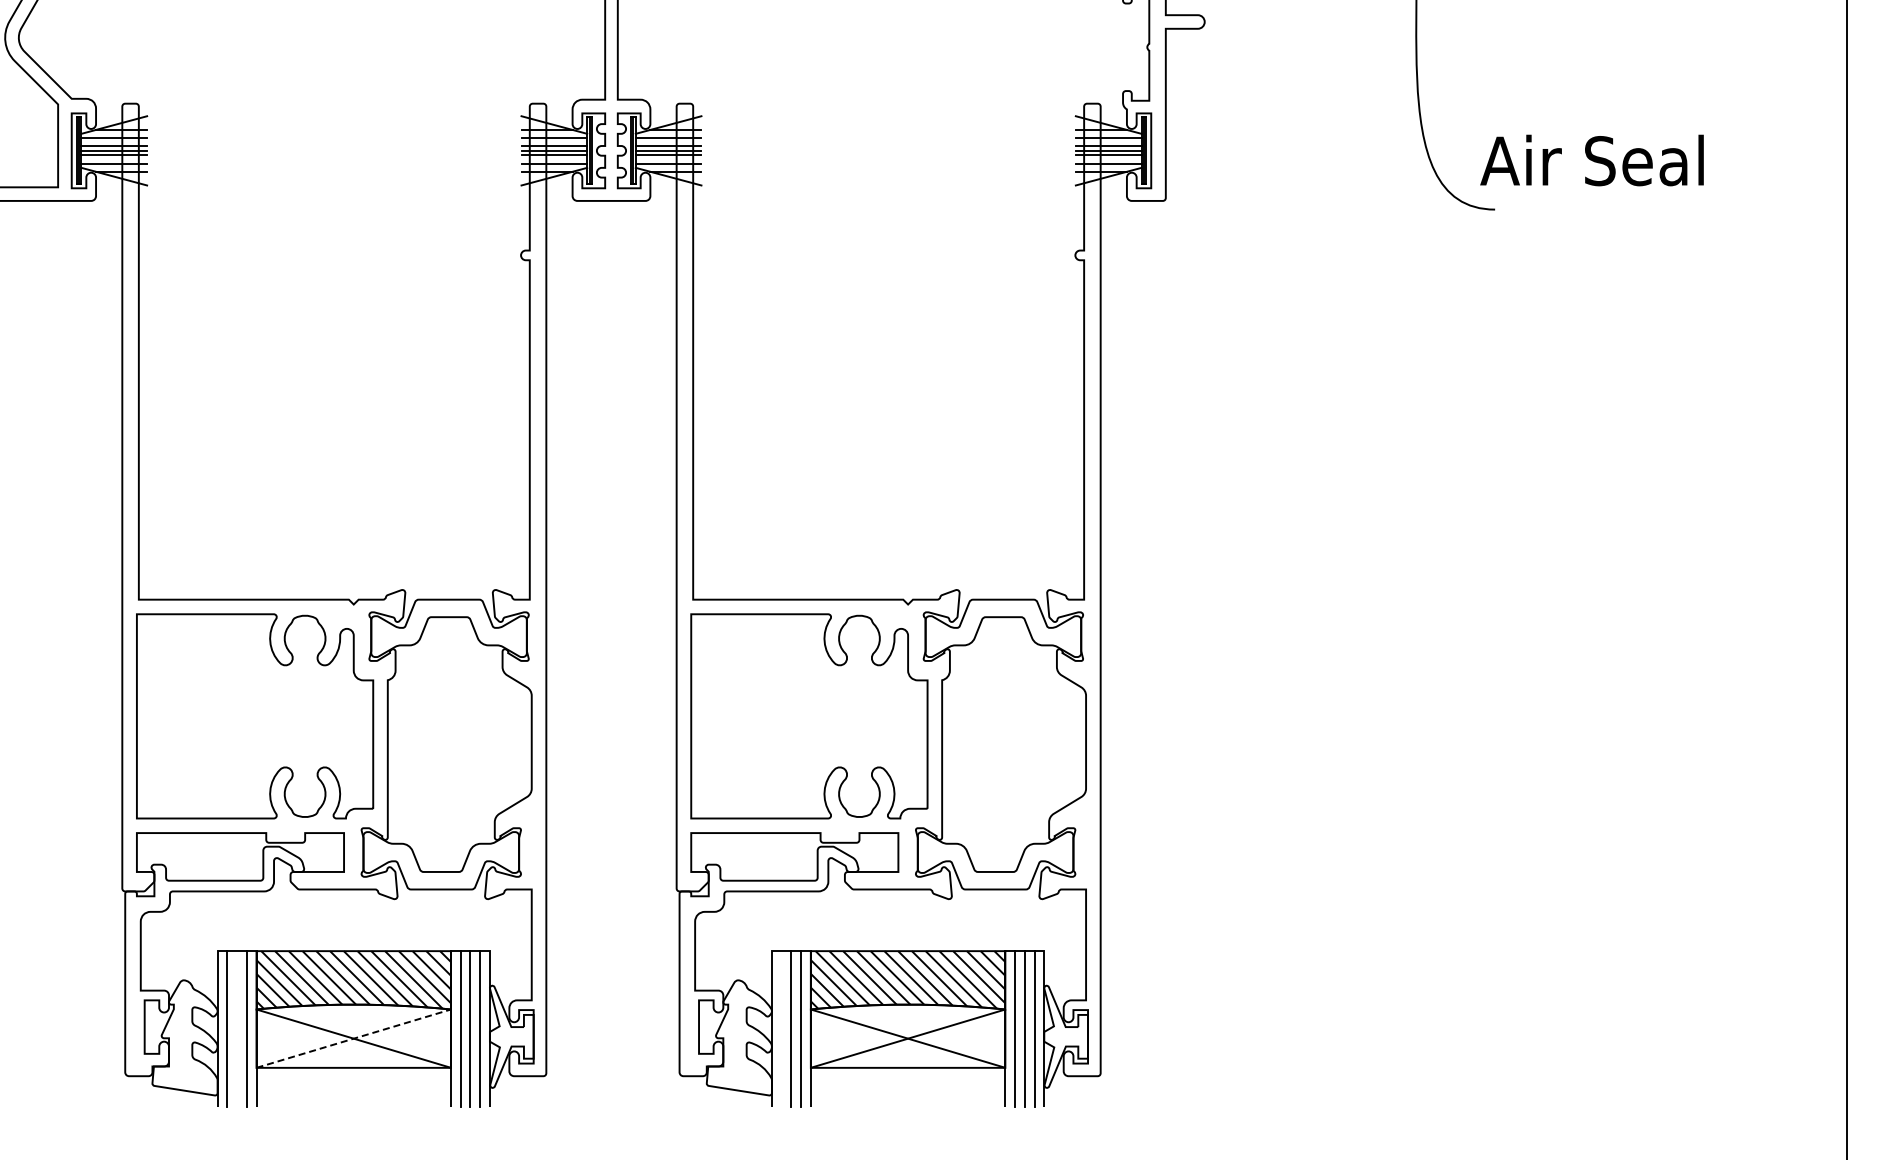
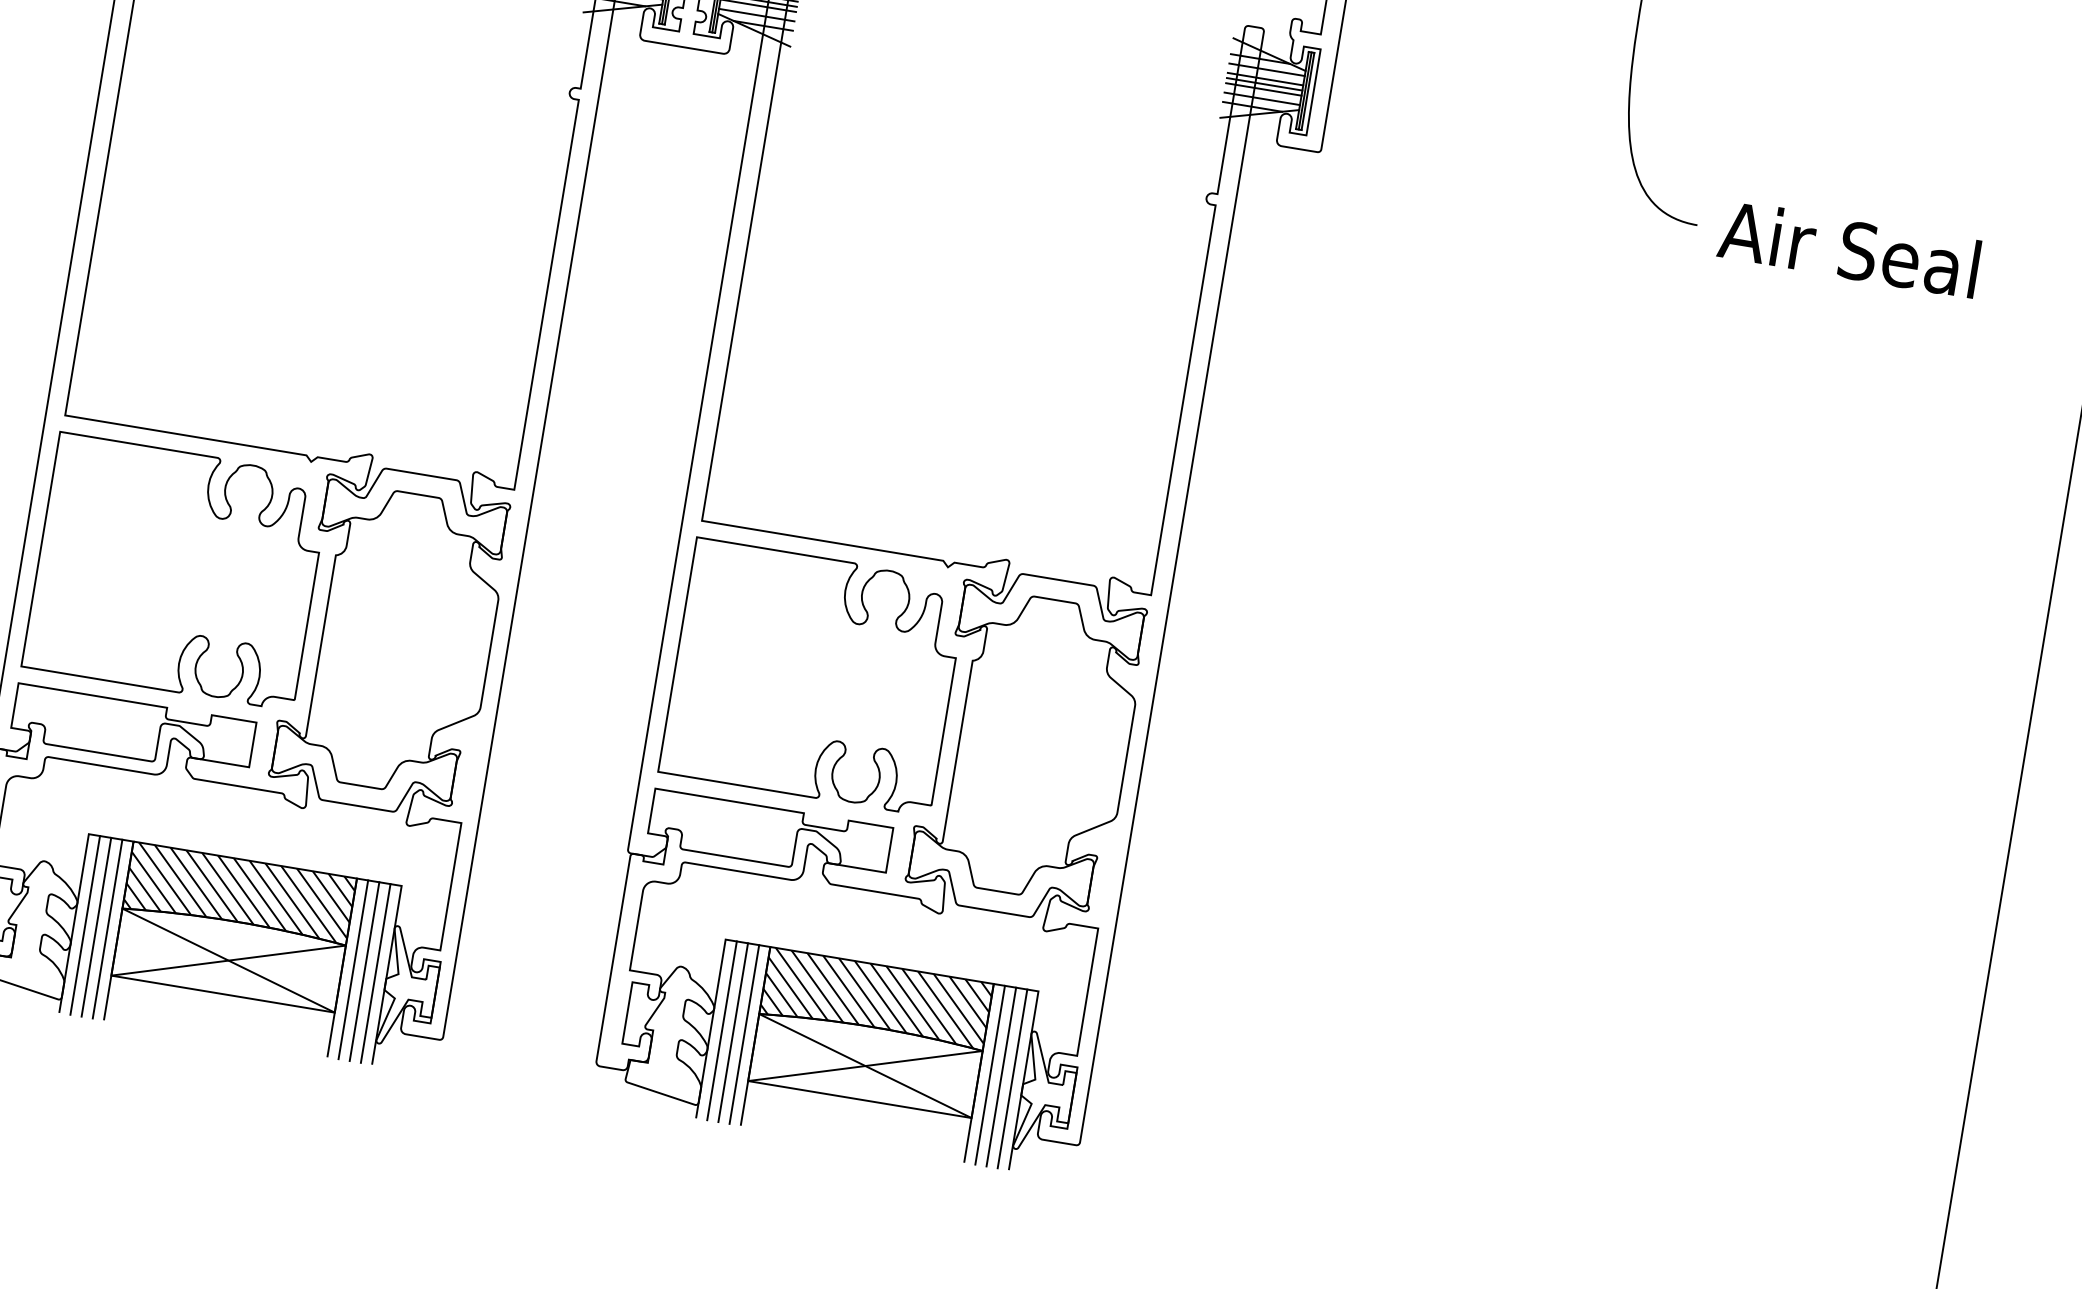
text: (1591, 160) -> (1848, 248), moved
line: (237, 1028) -> (96, 926), added
line: (781, 1028) -> (721, 1030), added
line: (353, 1038) -> (228, 960), dashed -> solid

